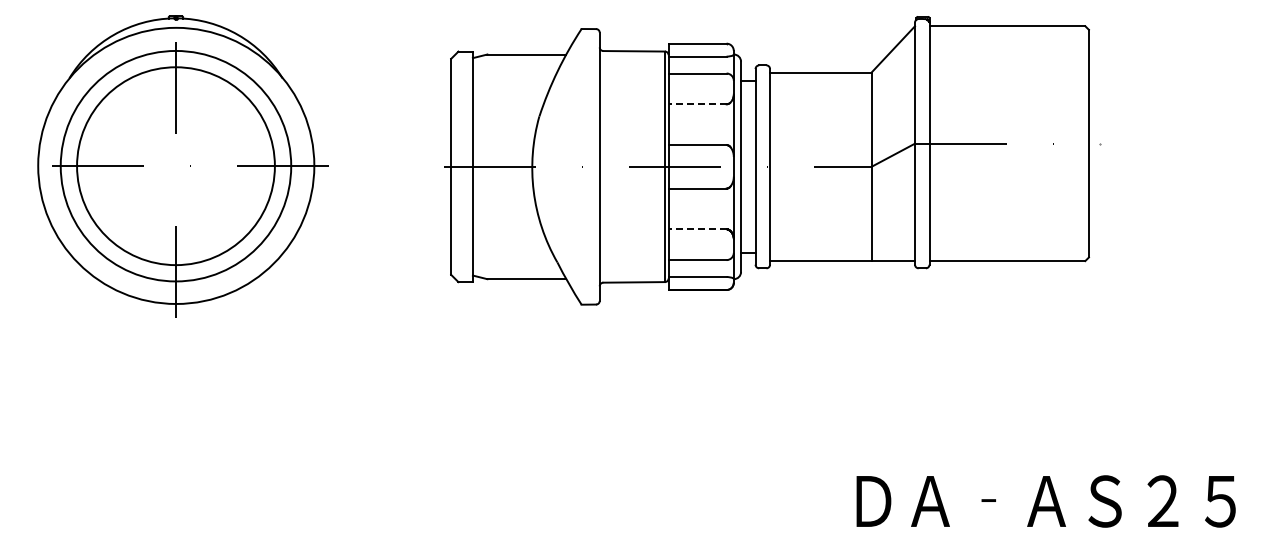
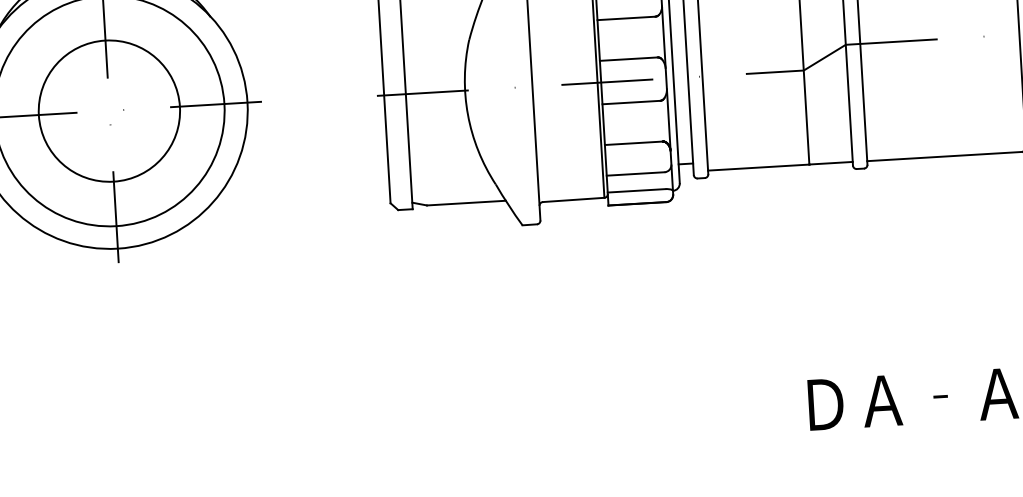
line: (697, 104) -> (626, 18), dashed -> solid
circle: (175, 165) -> (108, 110), size x0.71
line: (697, 229) -> (633, 143), dashed -> solid

